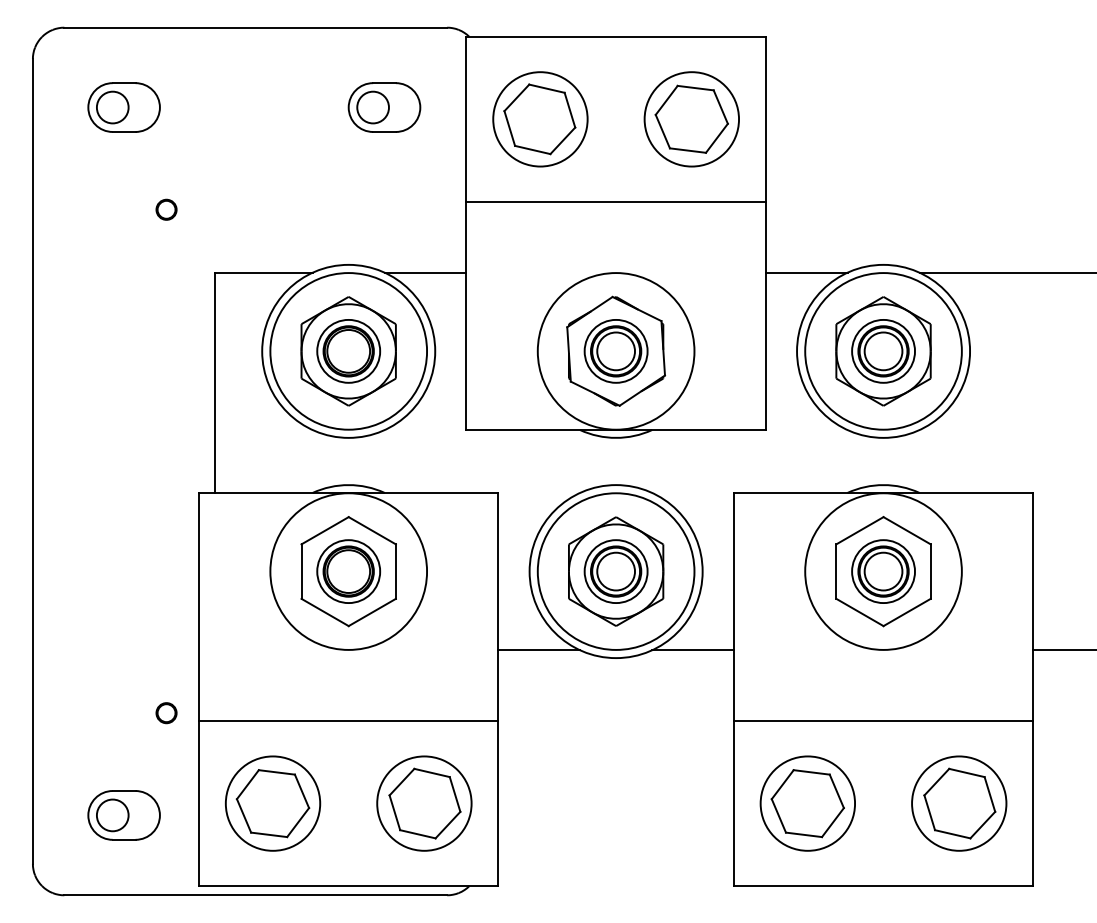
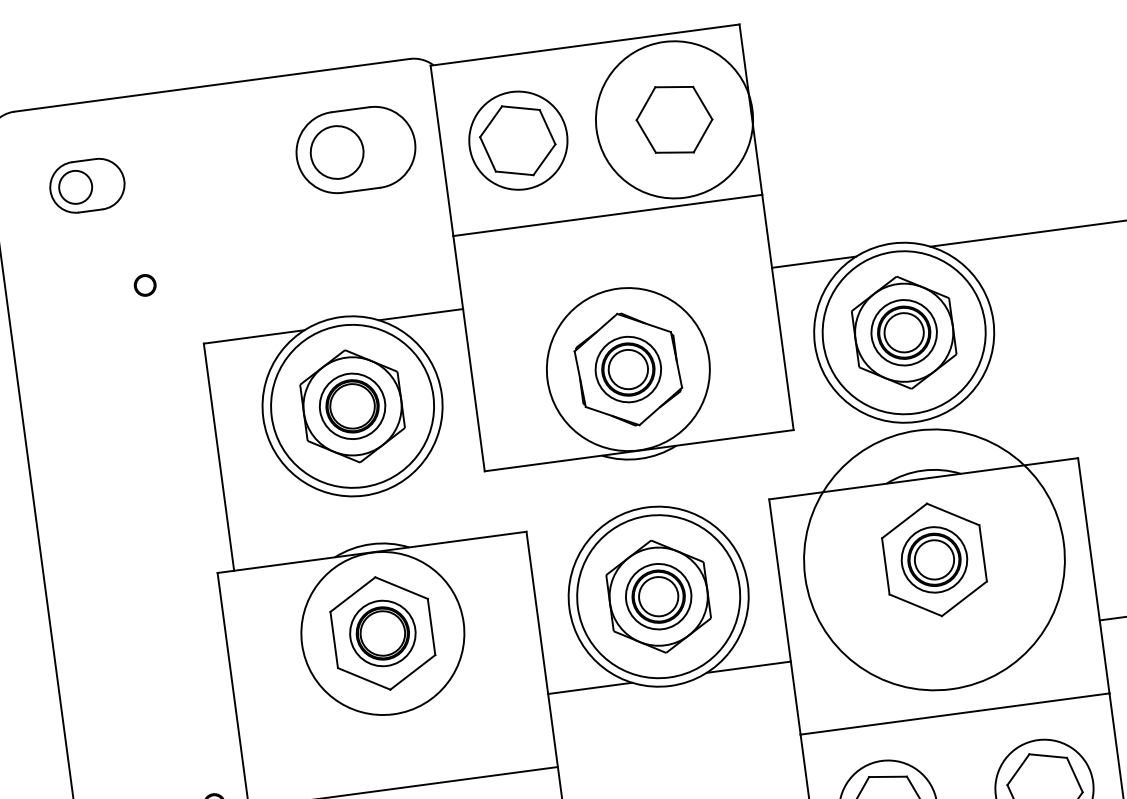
part: (384, 107) -> (355, 149), size x1.6
circle: (691, 119) -> (674, 120), size x1.6
circle: (883, 571) -> (934, 559), size x1.6

